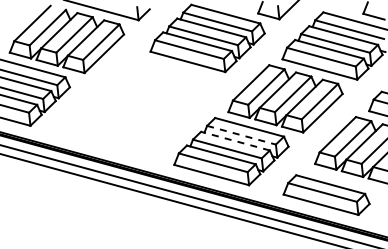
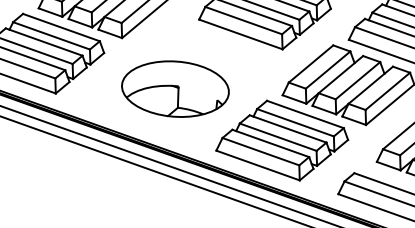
part: (134, 114) -> (175, 89), added
line: (241, 135) -> (295, 123), dashed -> solid
line: (235, 141) -> (288, 129), dashed -> solid

